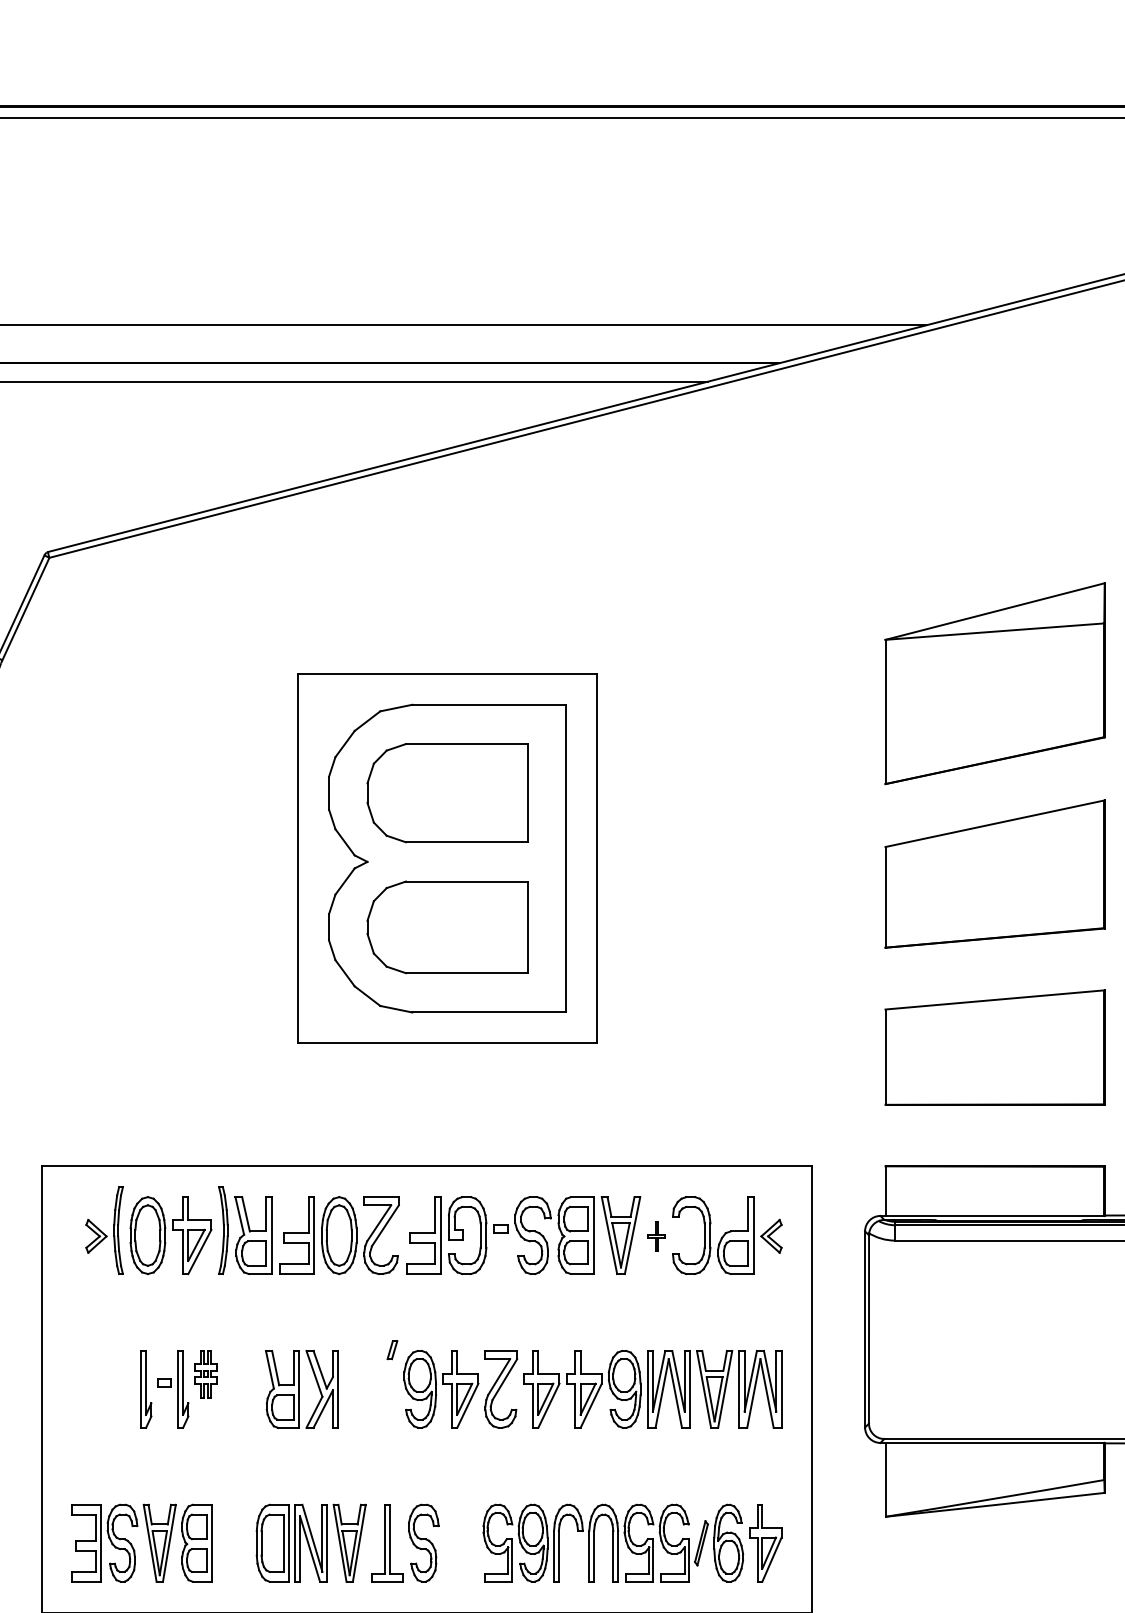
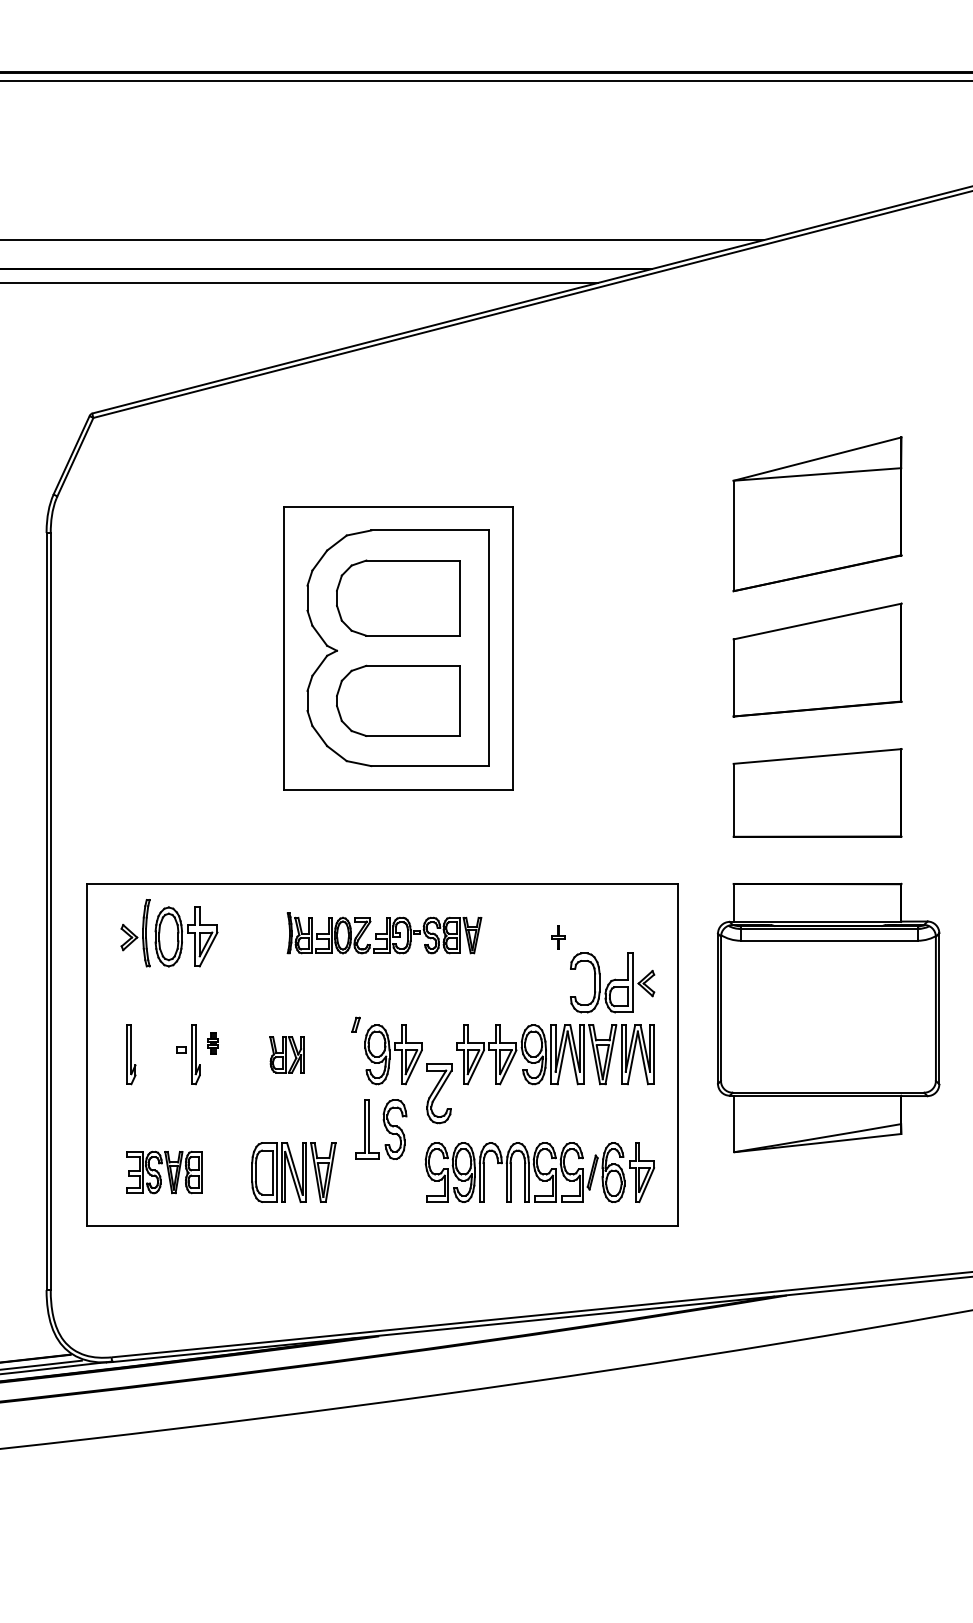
part: (429, 1231) -> (384, 933), size x0.6
part: (727, 1235) -> (612, 982), moved
part: (204, 1374) -> (212, 1043), size x0.6
part: (146, 1389) -> (131, 1054), moved
part: (301, 1389) -> (286, 1054), size x0.6
part: (501, 1389) -> (439, 1093), moved
part: (142, 1543) -> (164, 1172), size x0.7
part: (406, 1543) -> (381, 1129), moved

